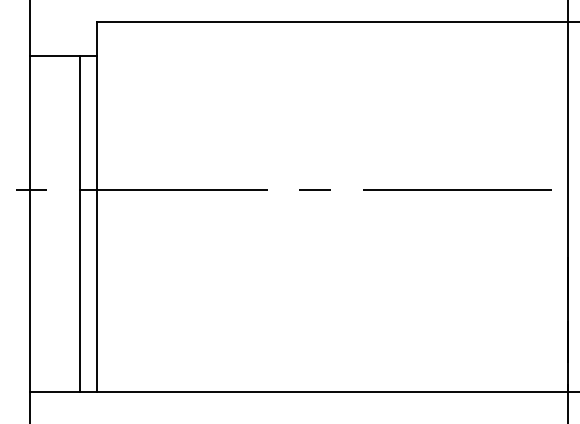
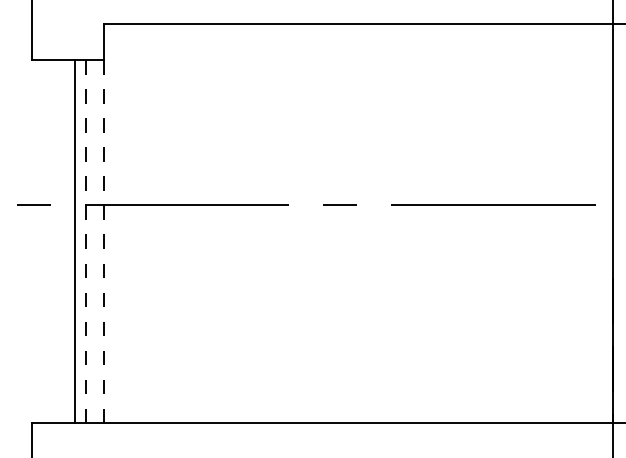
line: (29, 223) -> (74, 241), moved
line: (80, 223) -> (86, 241), solid -> dashed
line: (96, 223) -> (104, 241), solid -> dashed

